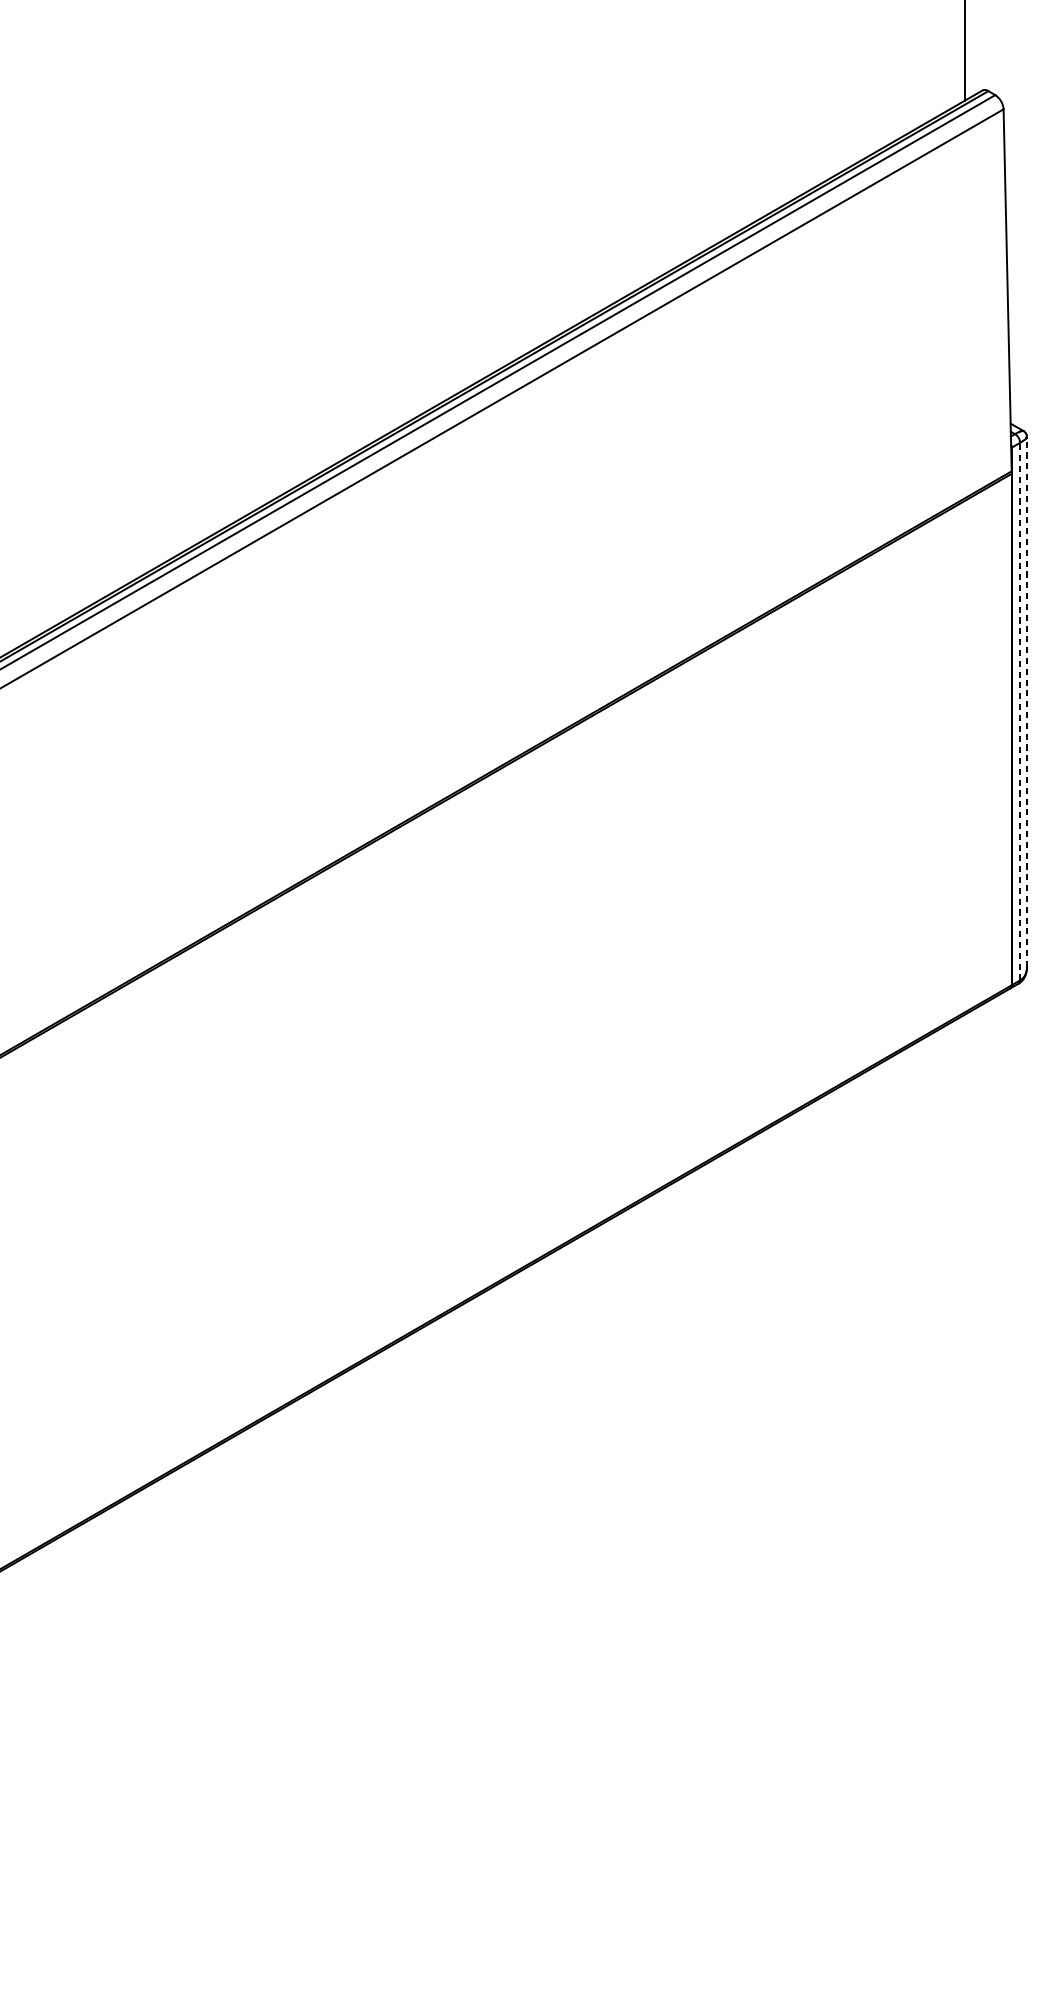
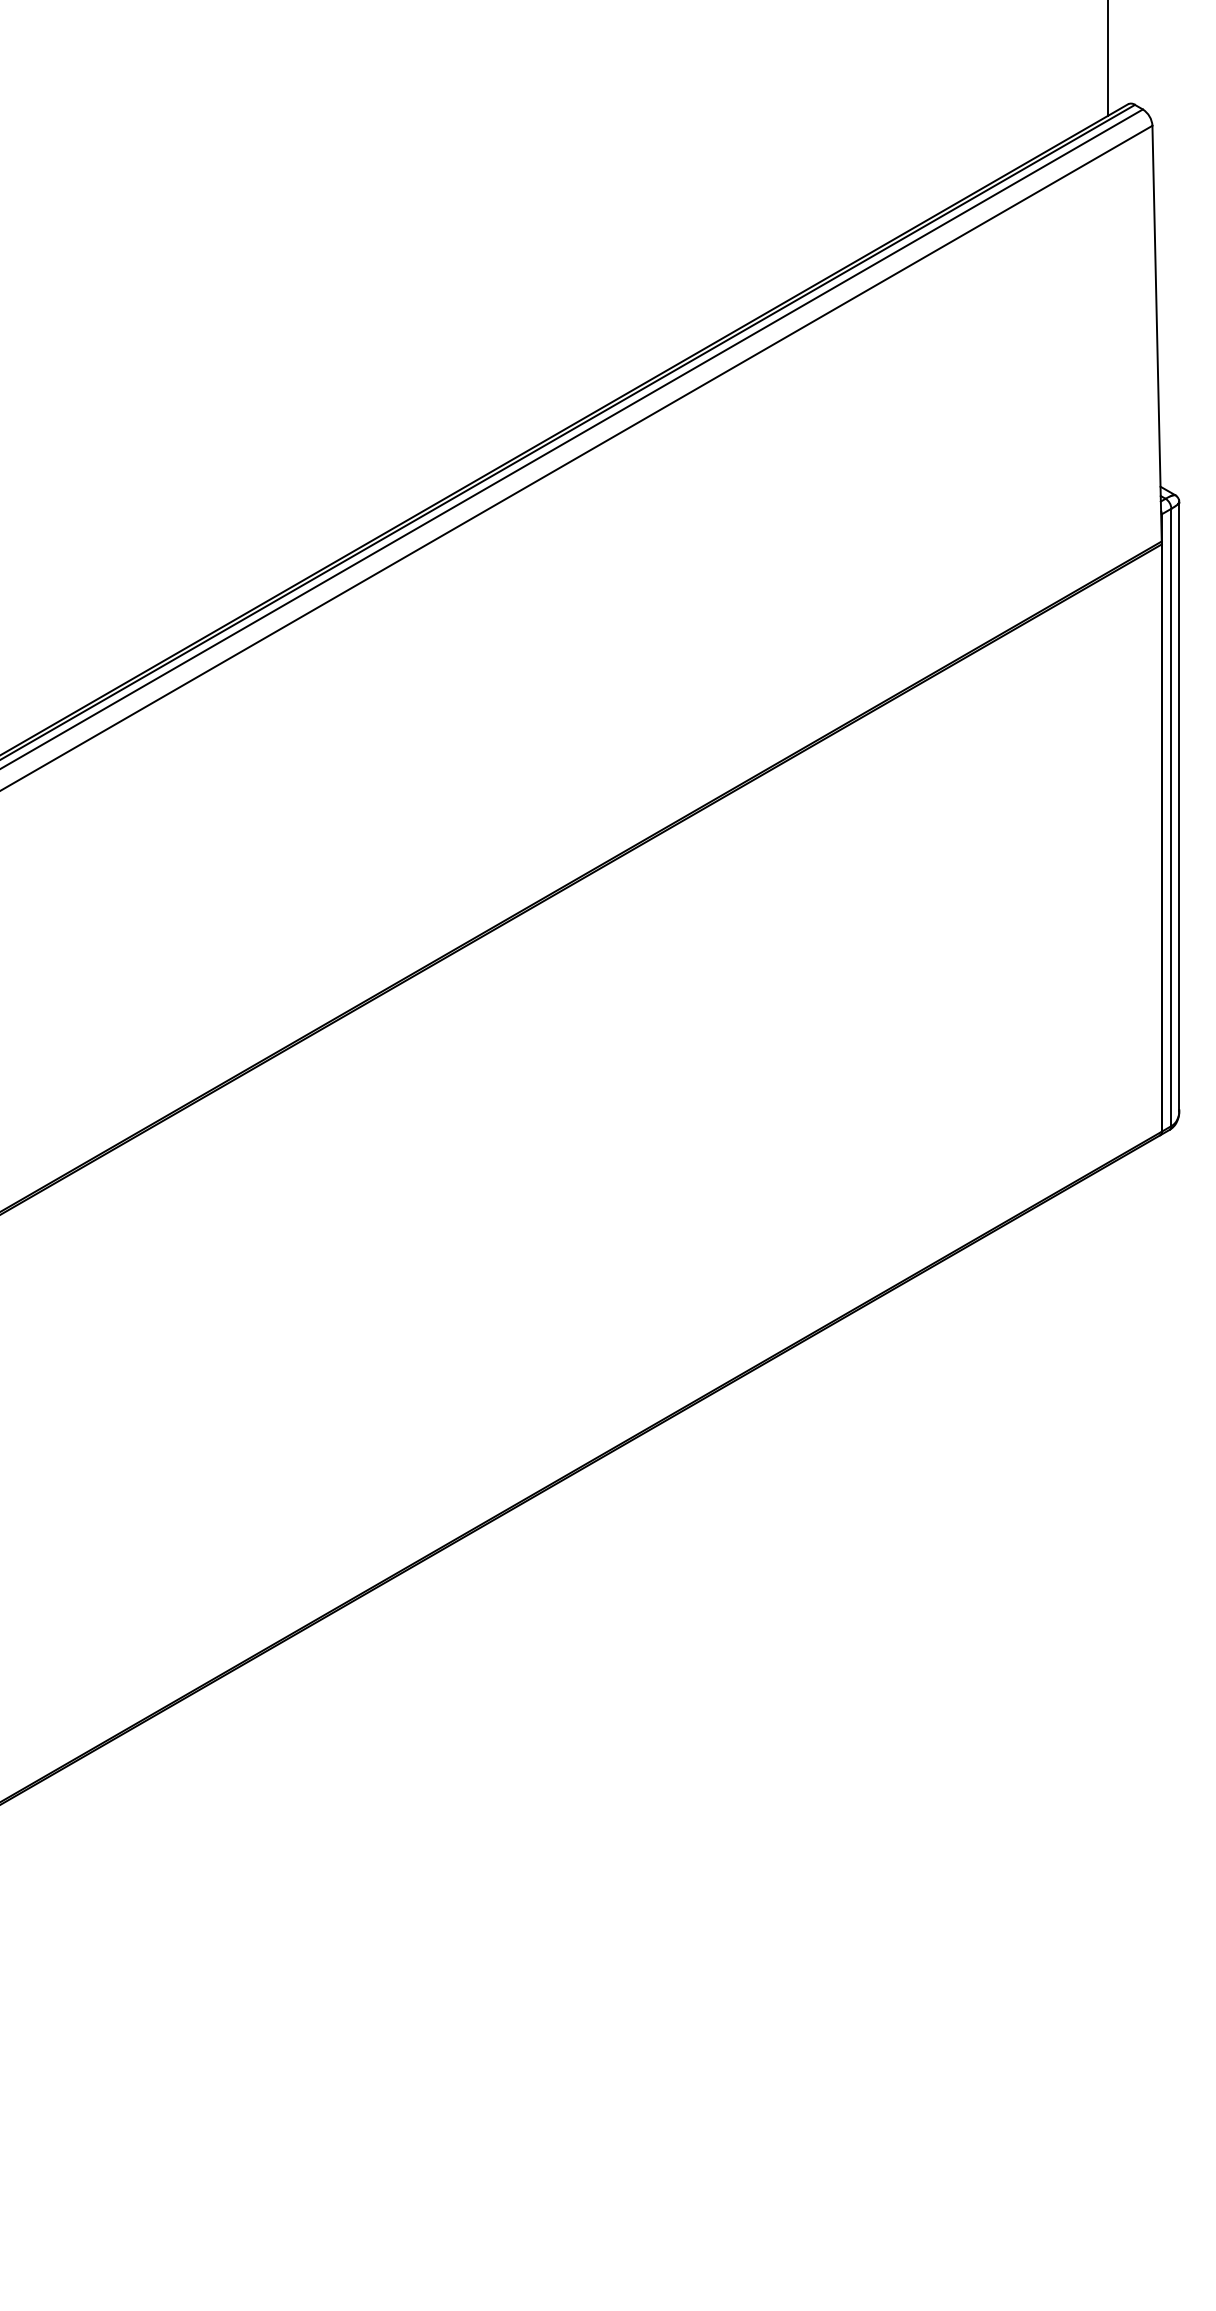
line: (1027, 701) -> (1179, 805), dashed -> solid
line: (1020, 711) -> (1171, 817), dashed -> solid

